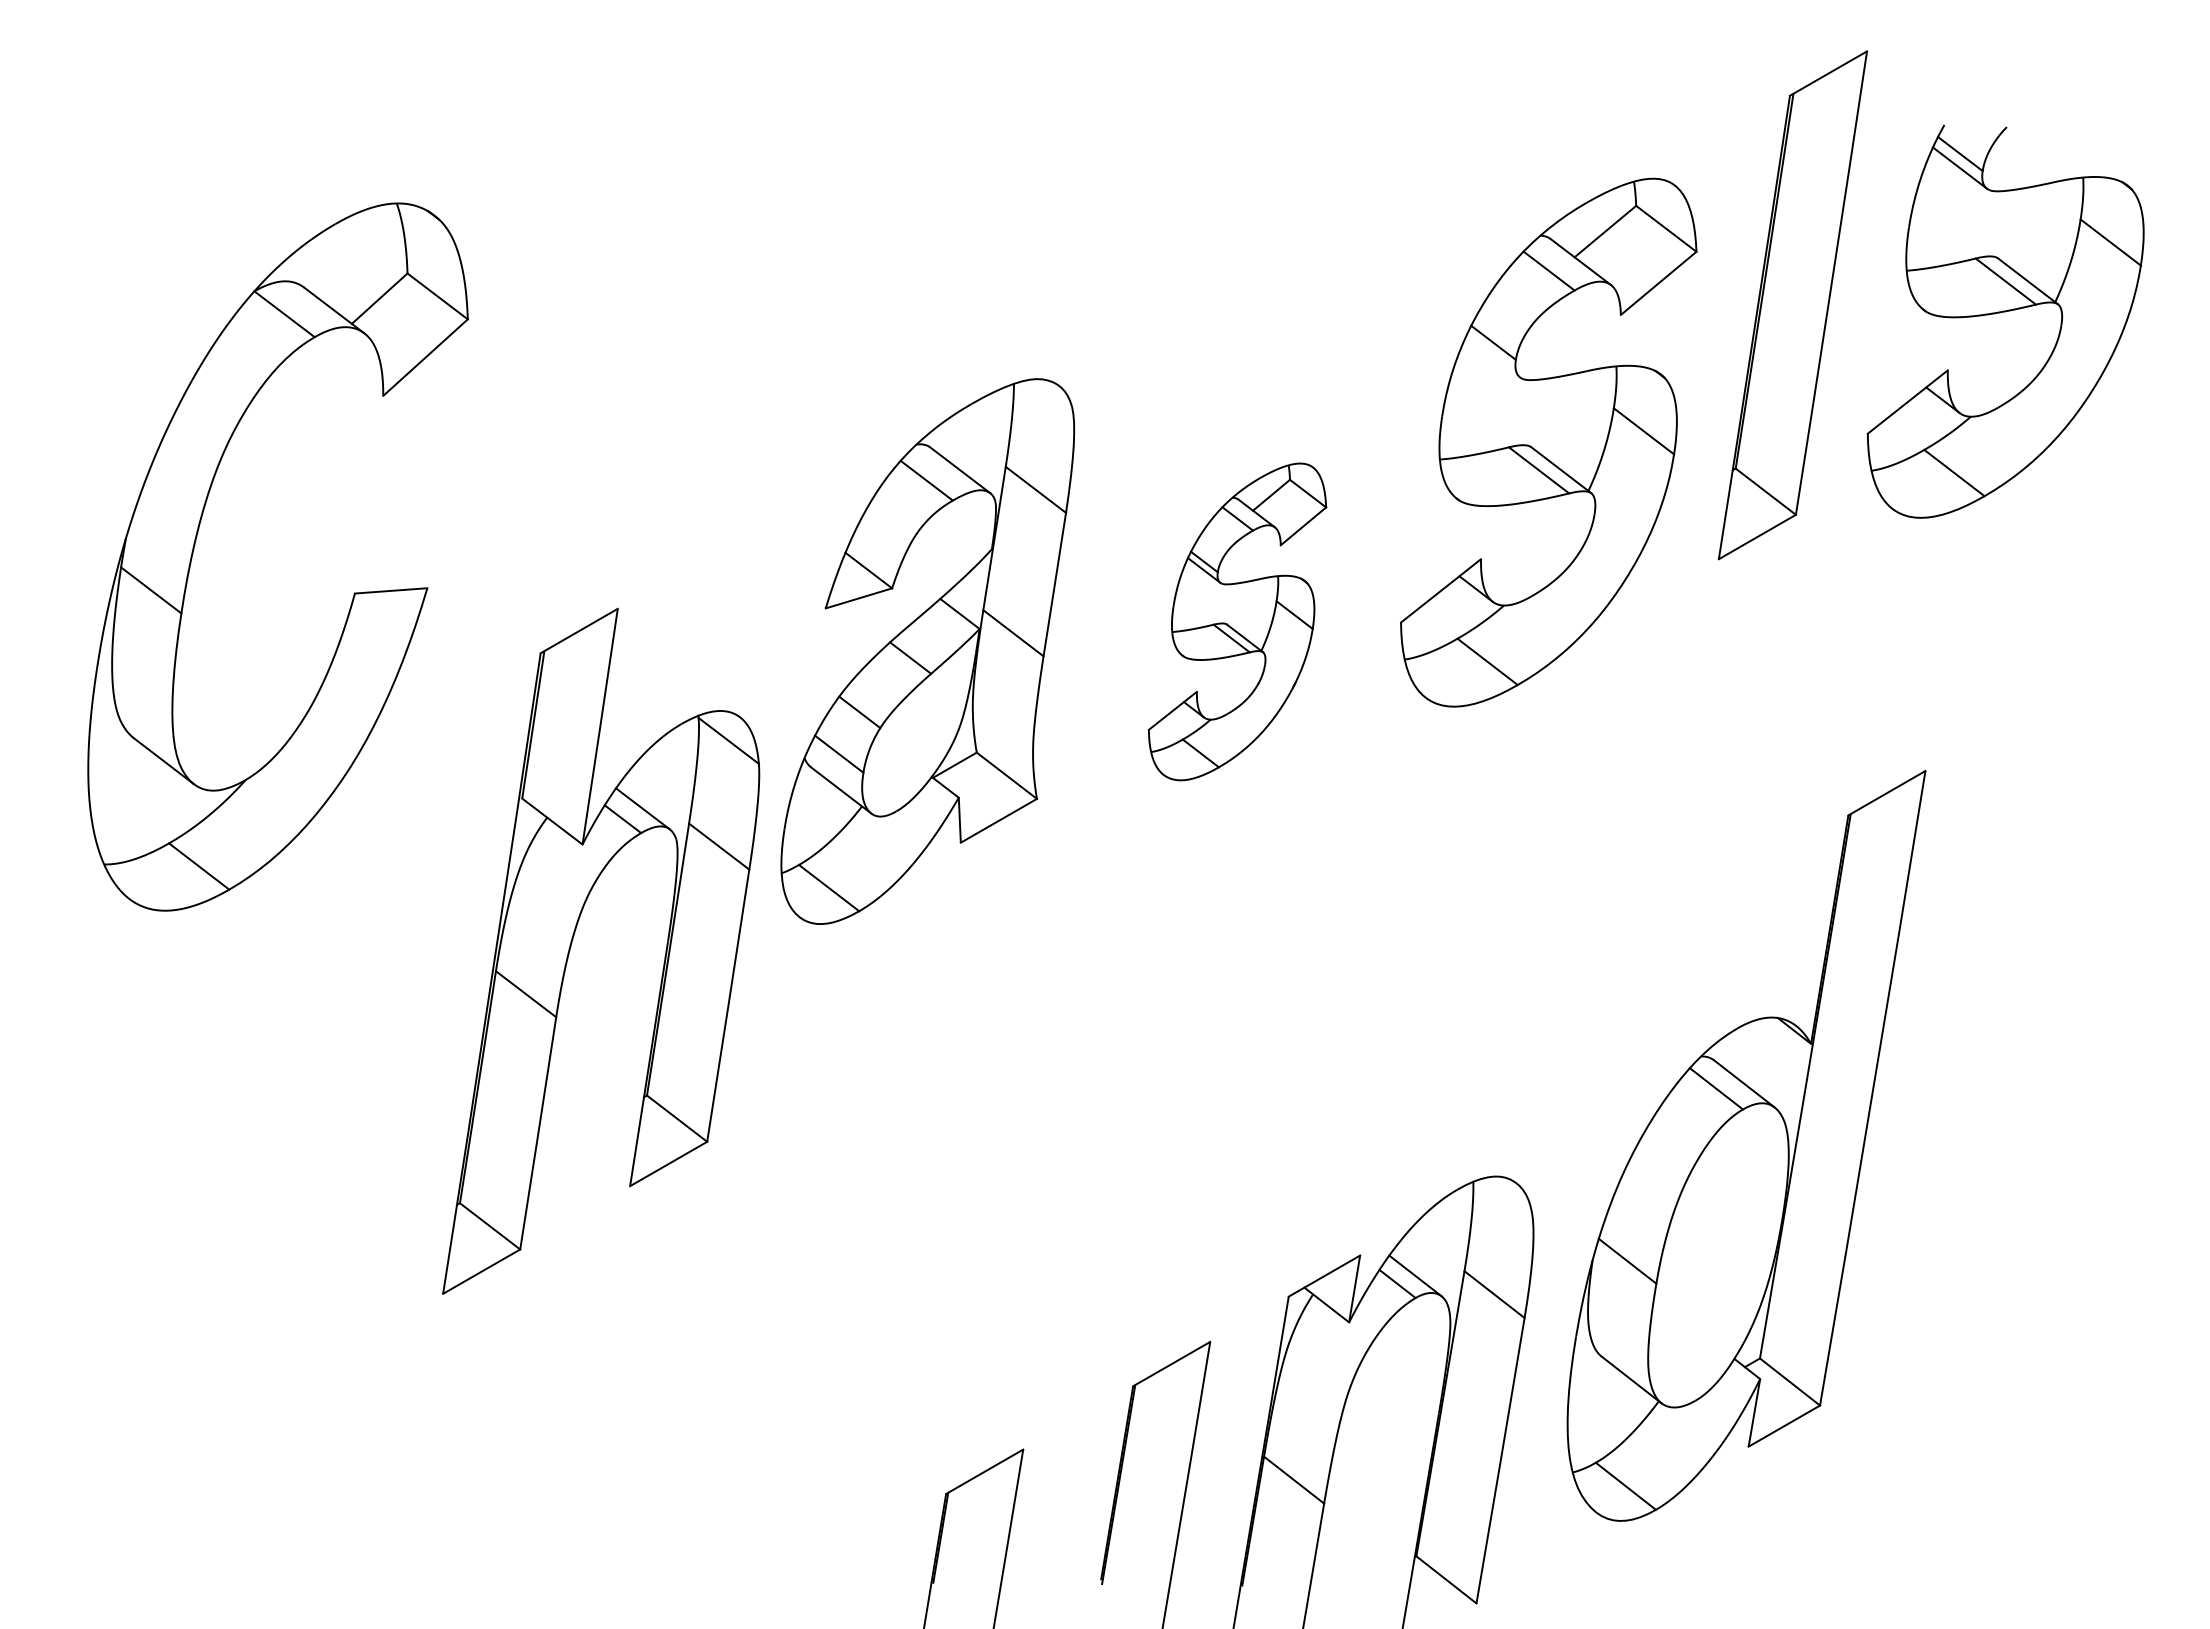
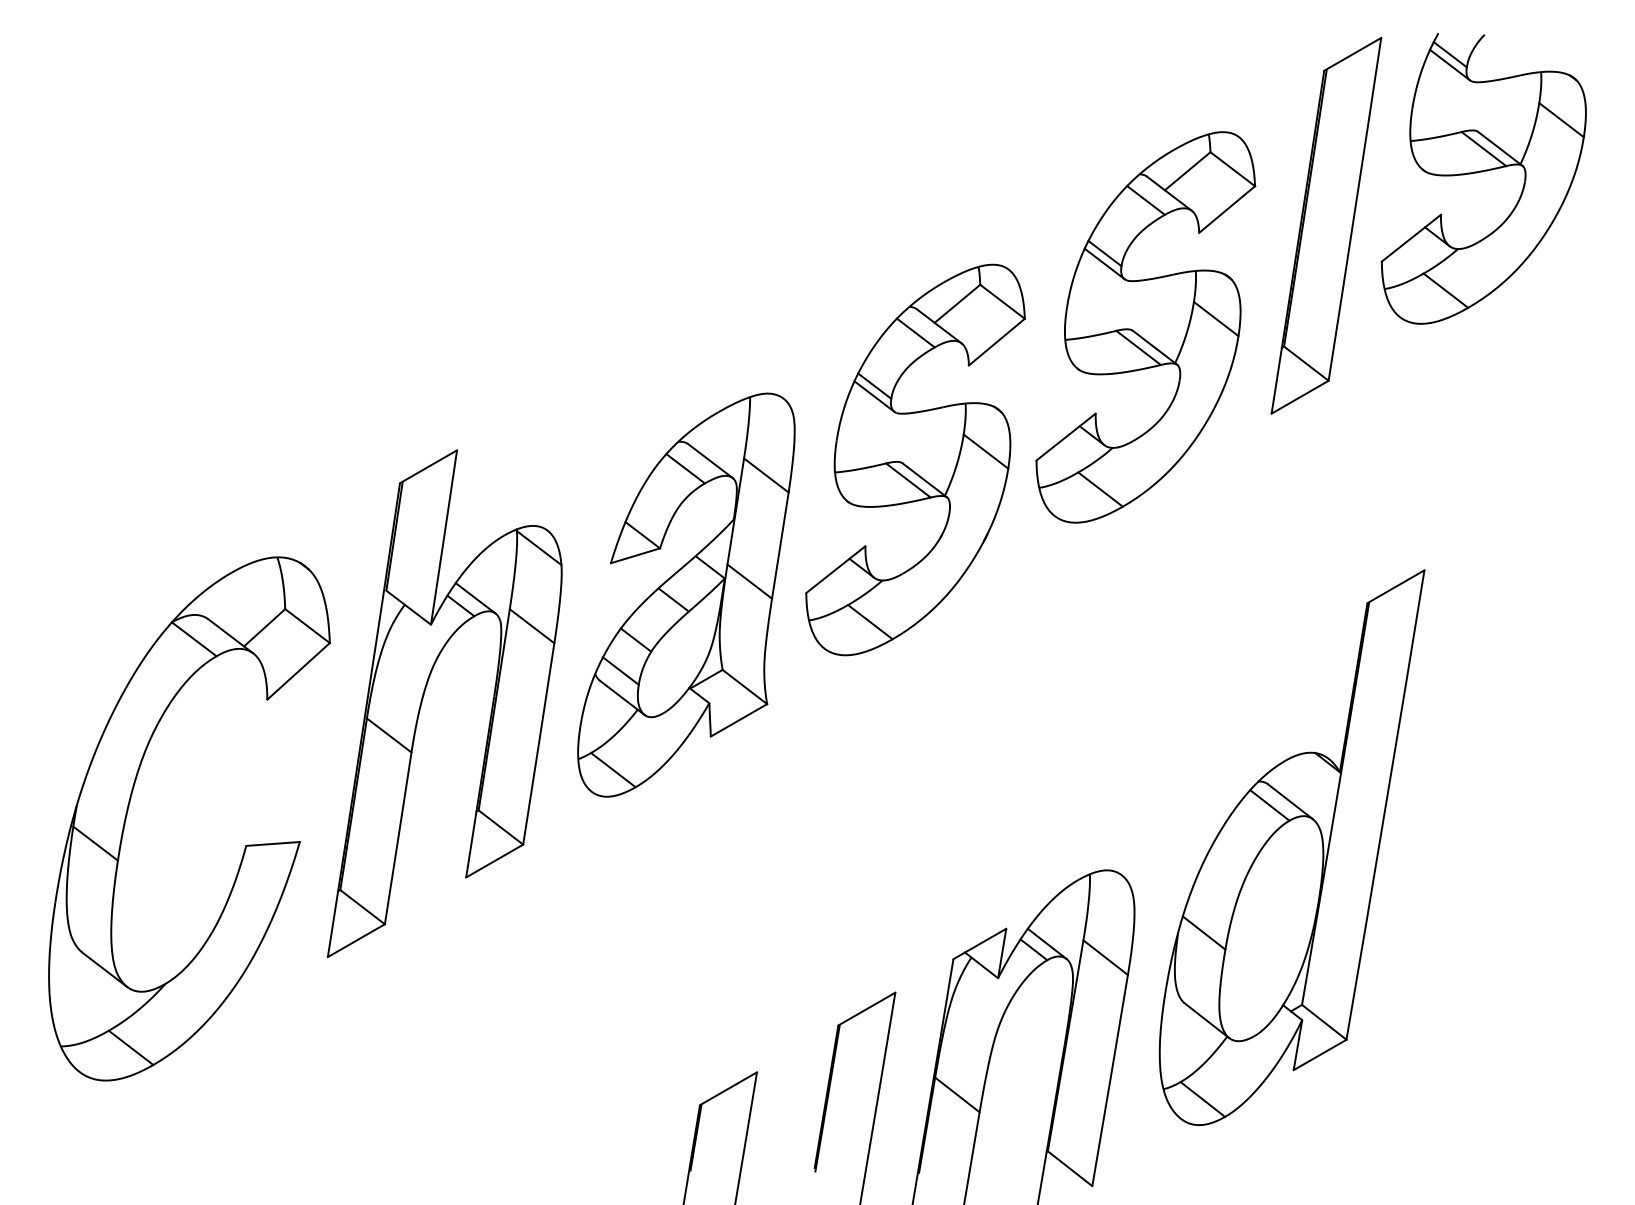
part: (2005, 312) -> (1483, 171), moved
line: (1493, 356) -> (1104, 263), added
part: (197, 536) -> (129, 803), moved
part: (1237, 621) -> (915, 459), size x1.67
part: (927, 651) -> (686, 595), moved

